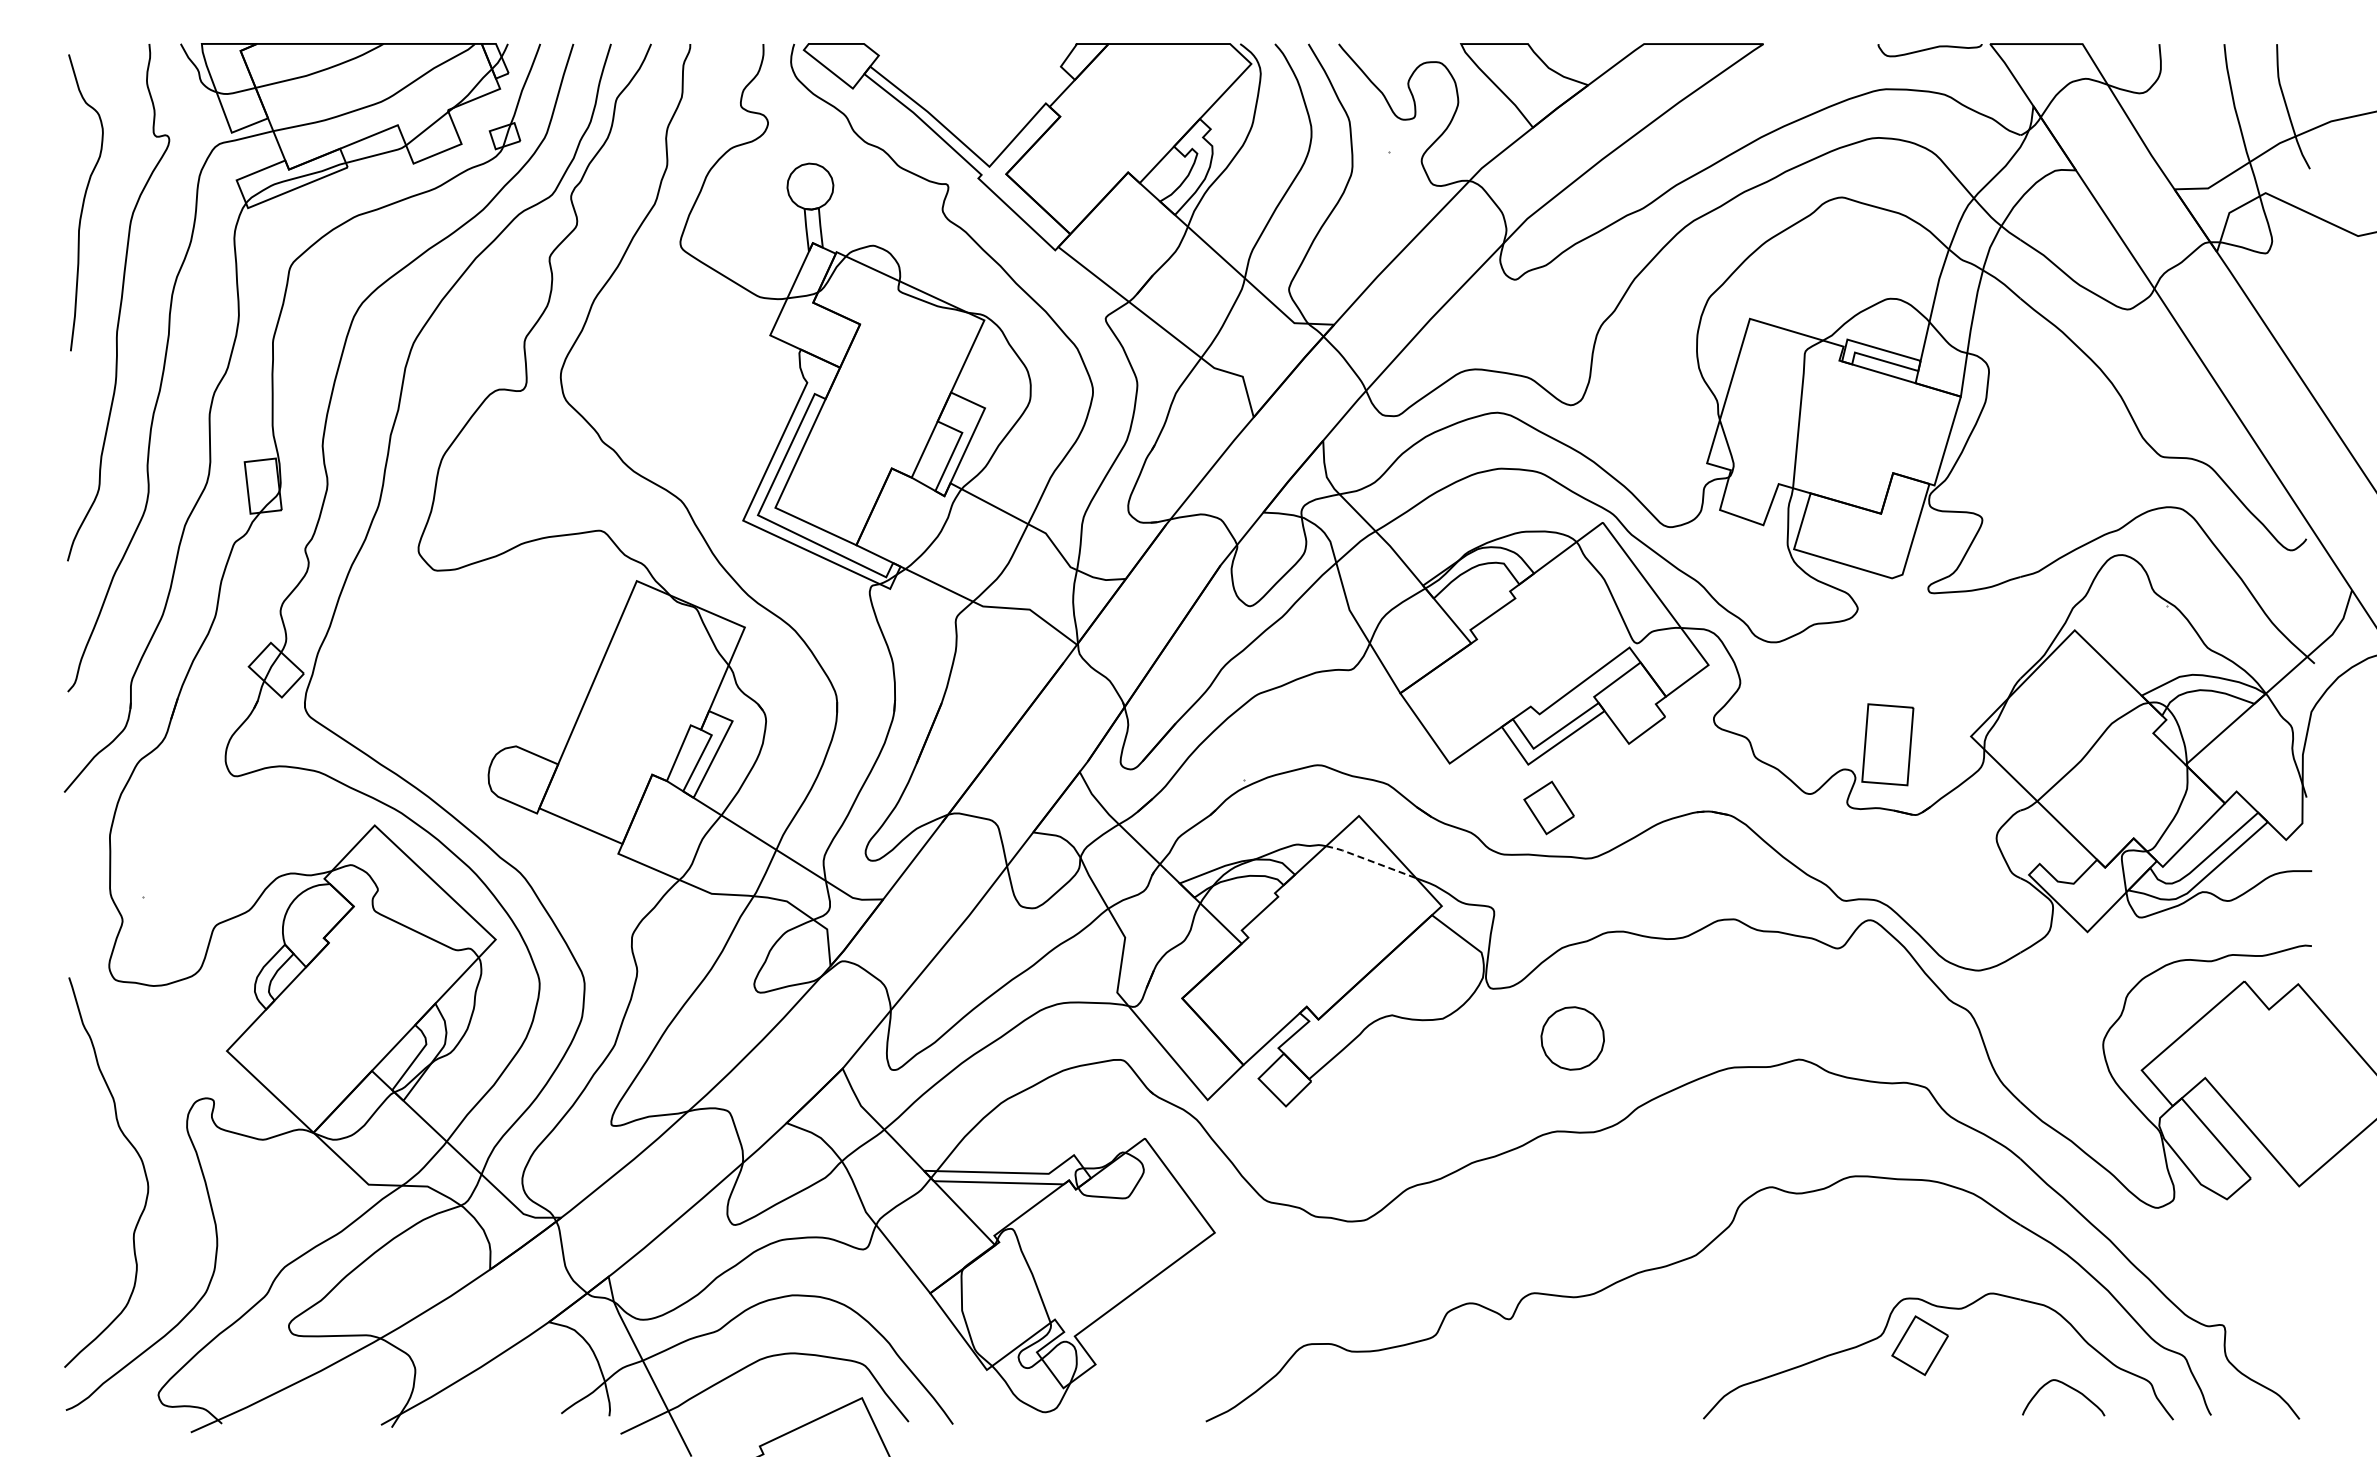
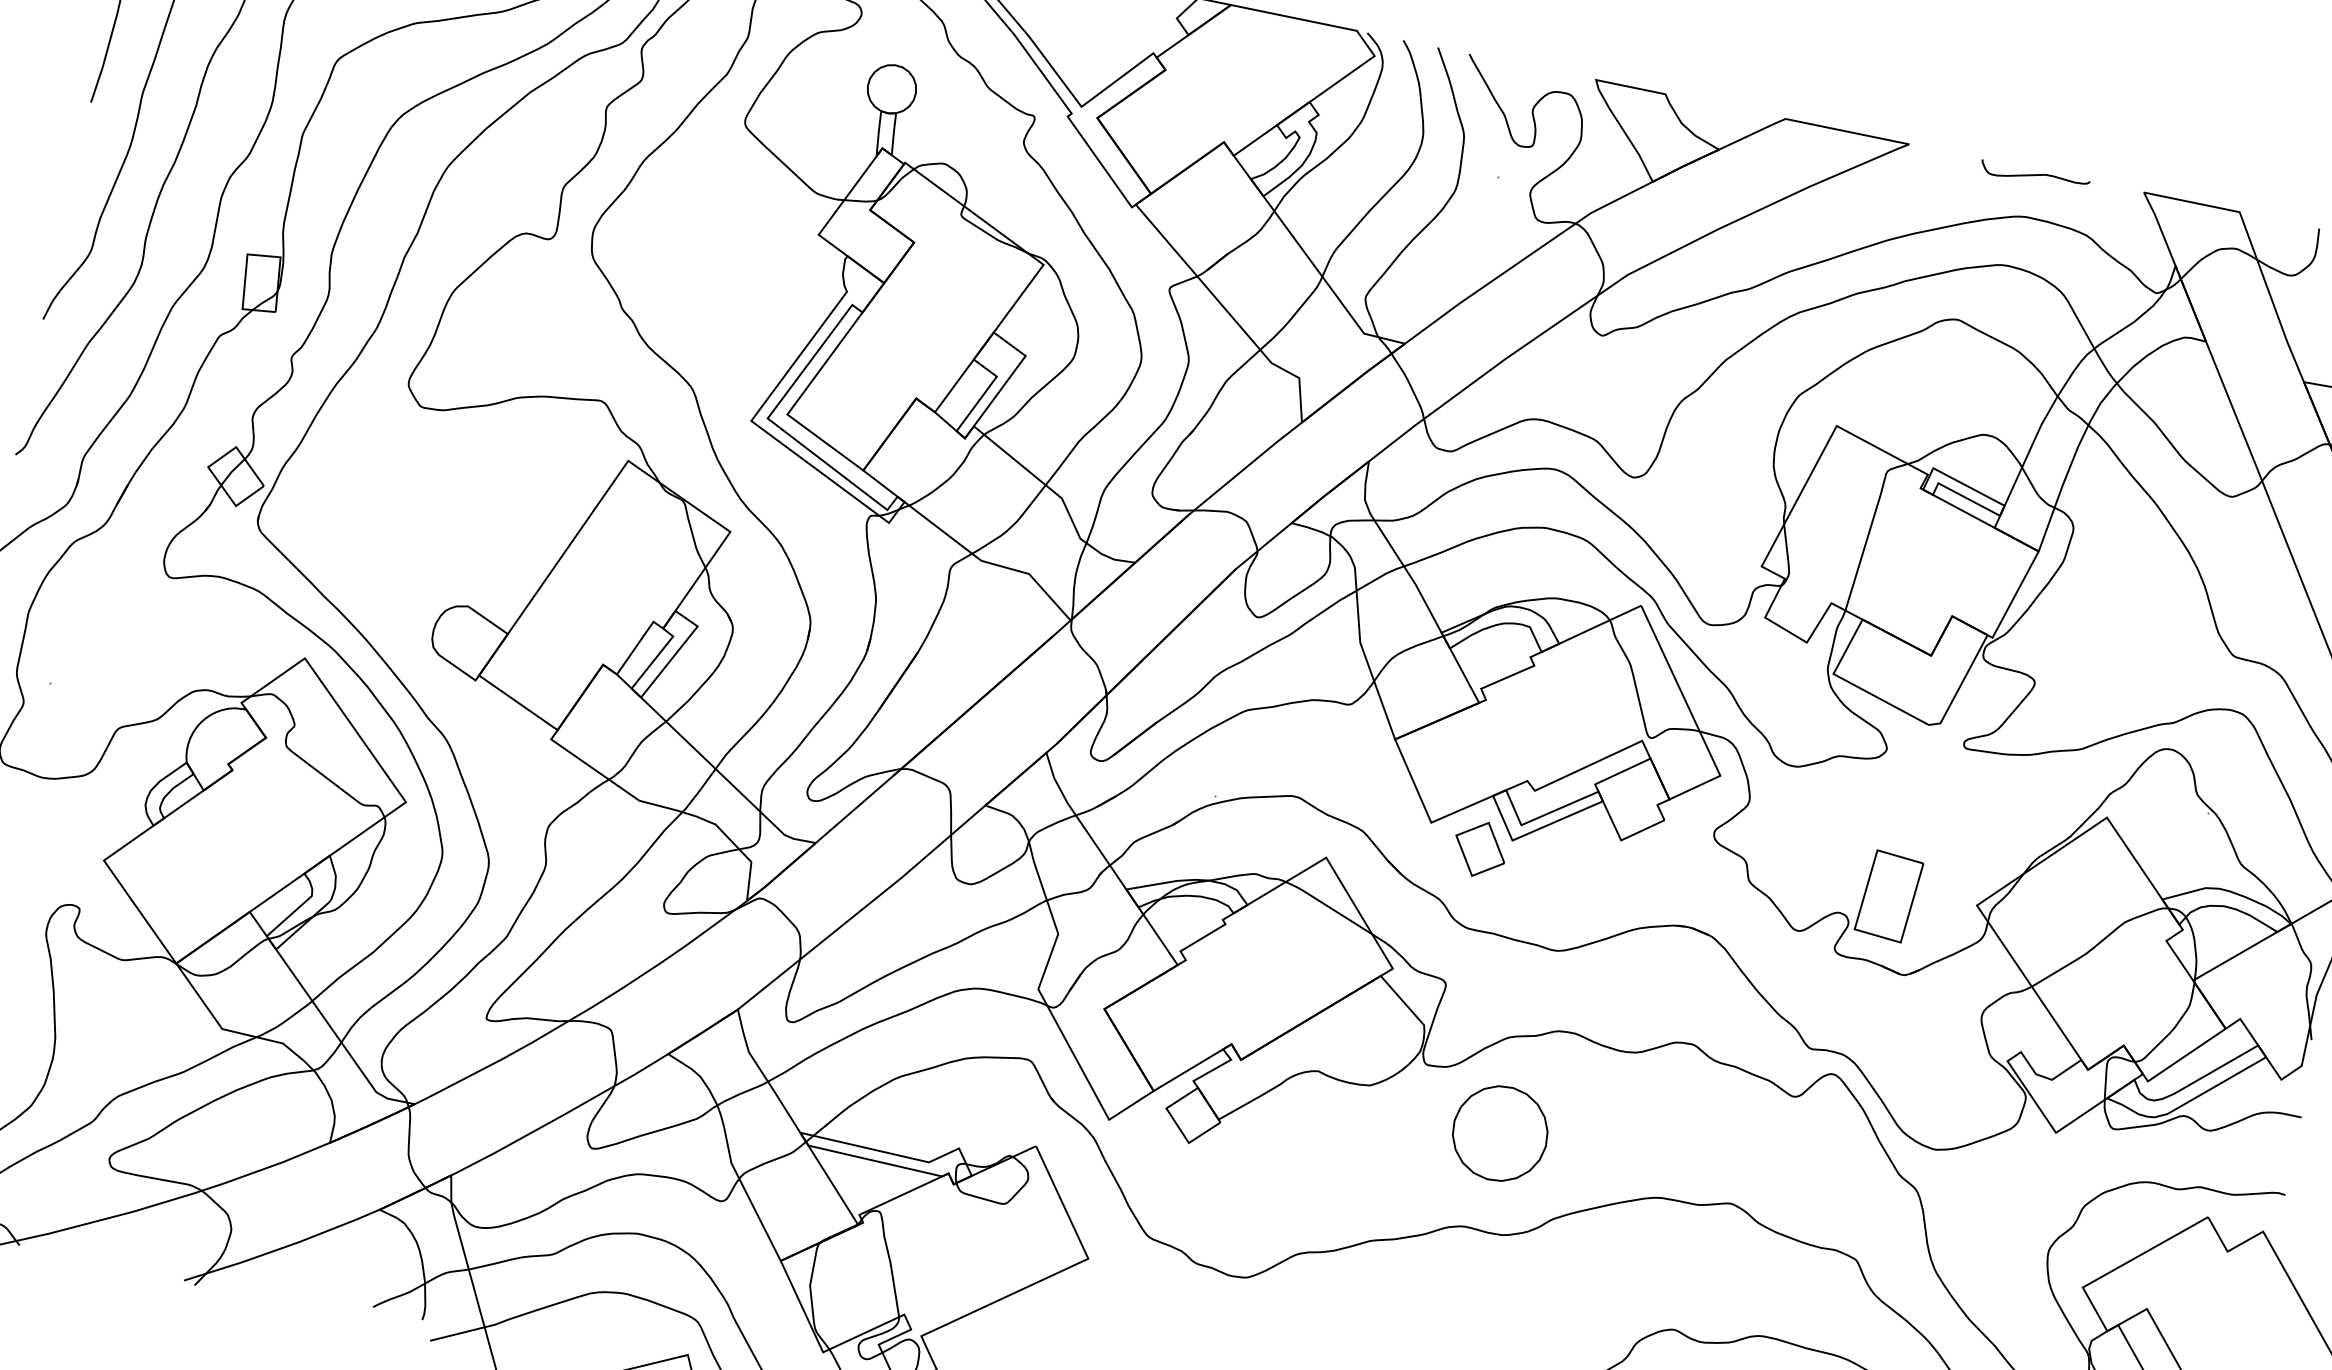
curve: (1929, 49) -> (2034, 175), moved
part: (1548, 807) -> (1479, 848), moved
line: (1370, 861) -> (1328, 907), dashed -> solid
part: (1572, 1038) -> (1500, 1133), size x1.43

